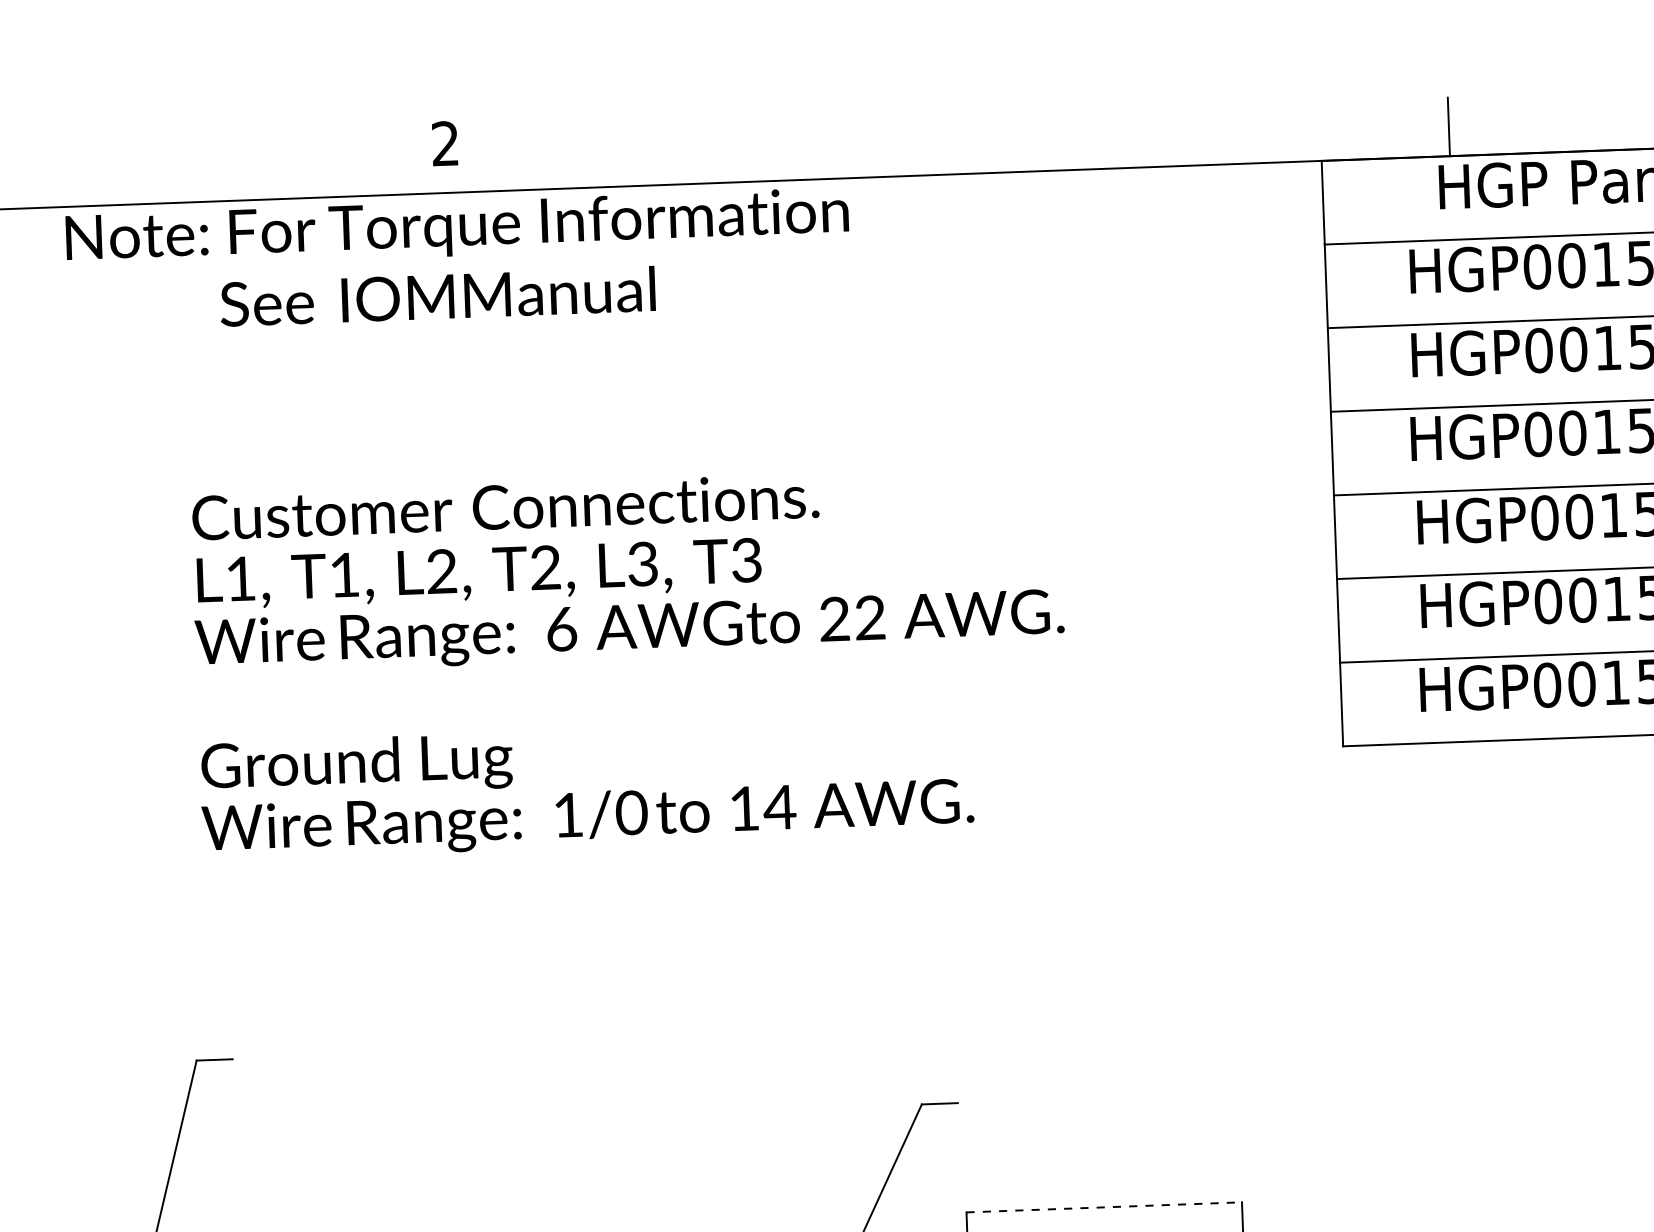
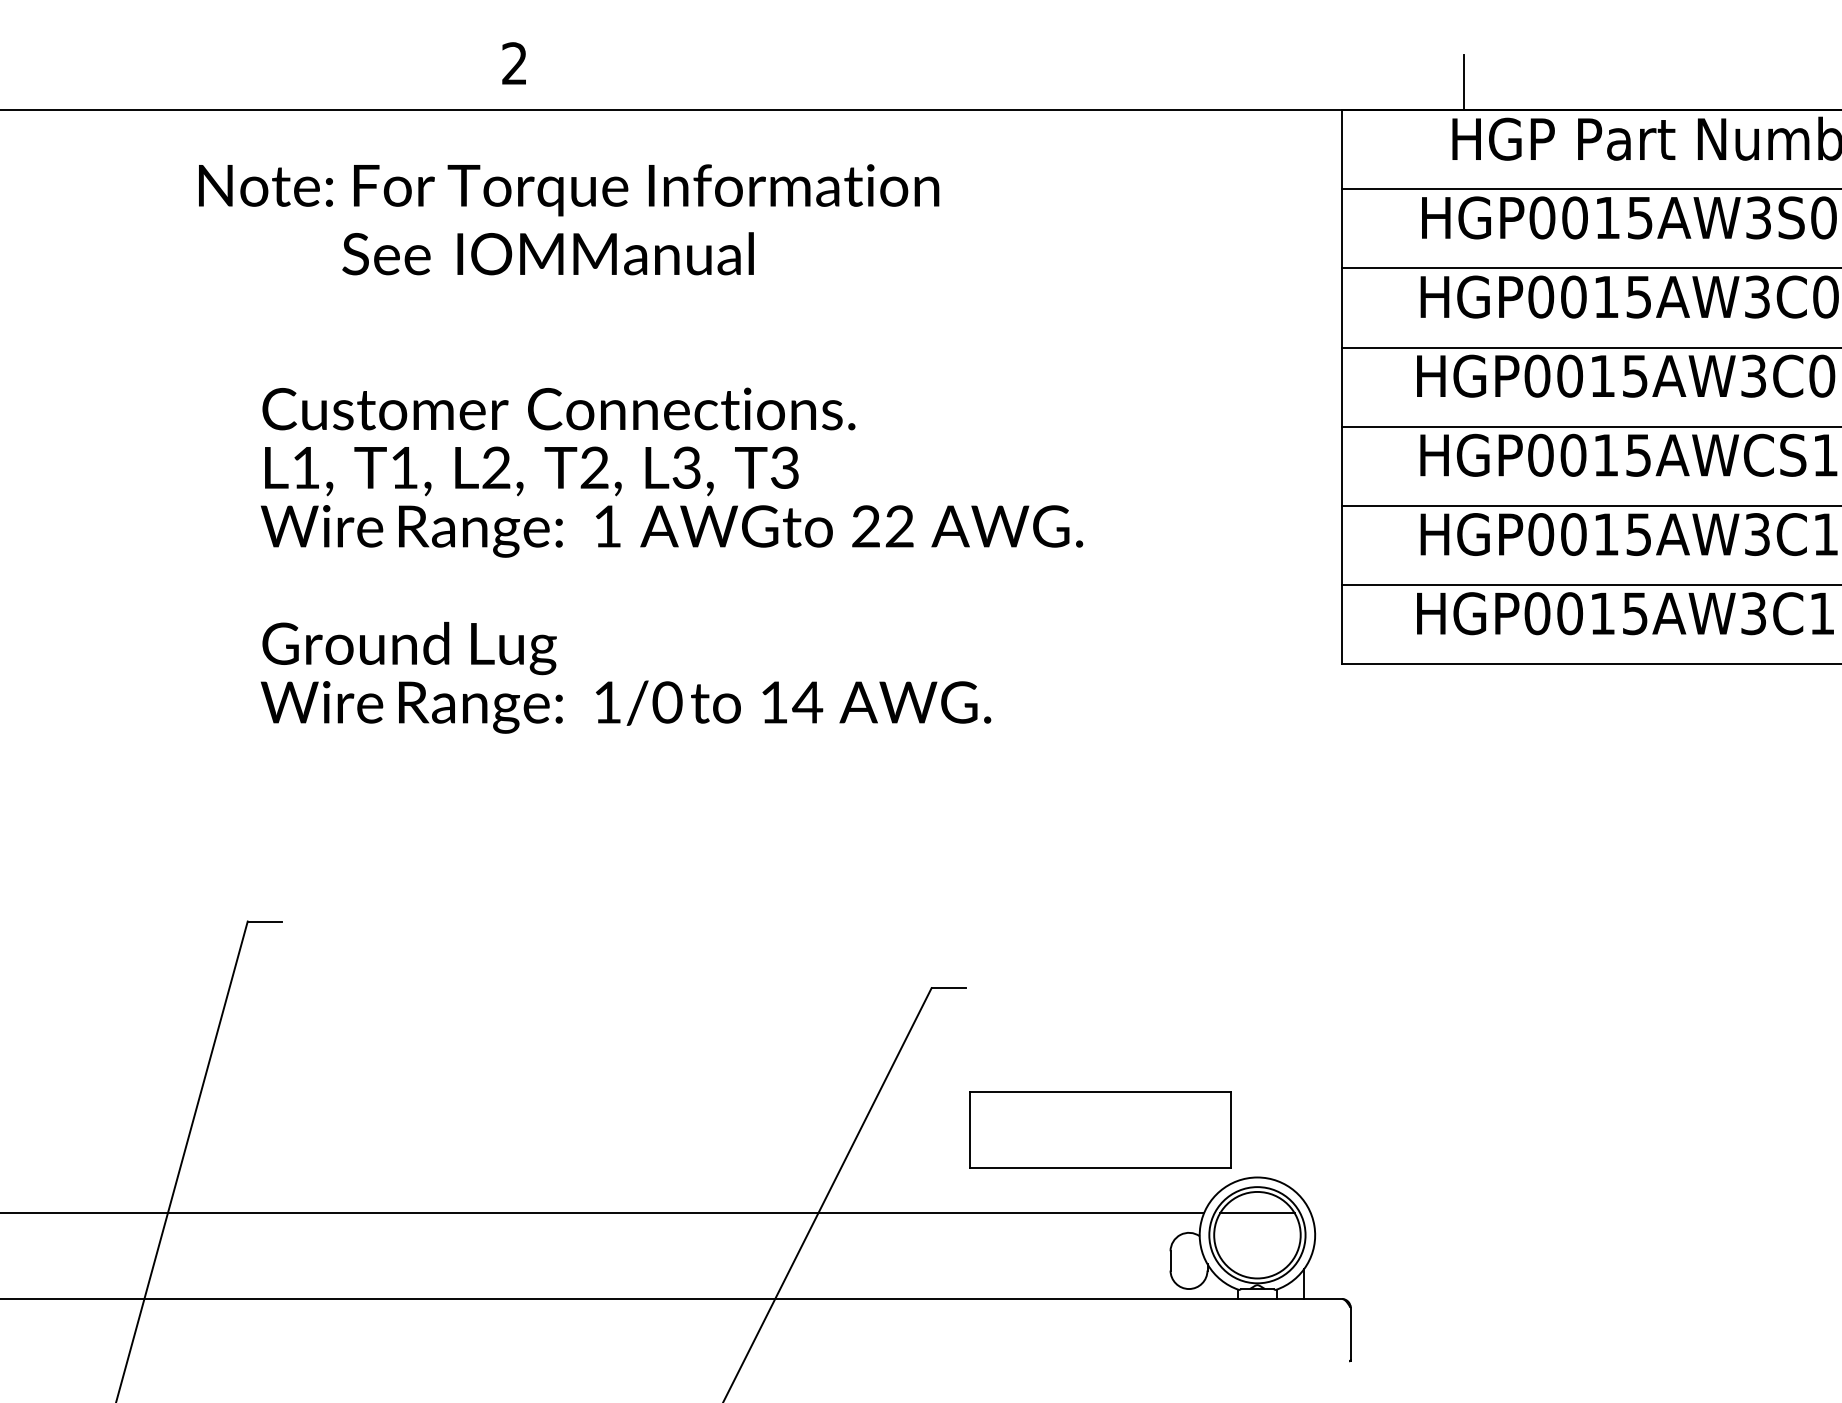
text: (459, 259) -> (569, 219), moved
text: (561, 629) -> (607, 526), 6 -> 1
line: (1104, 1207) -> (1100, 1091), dashed -> solid

